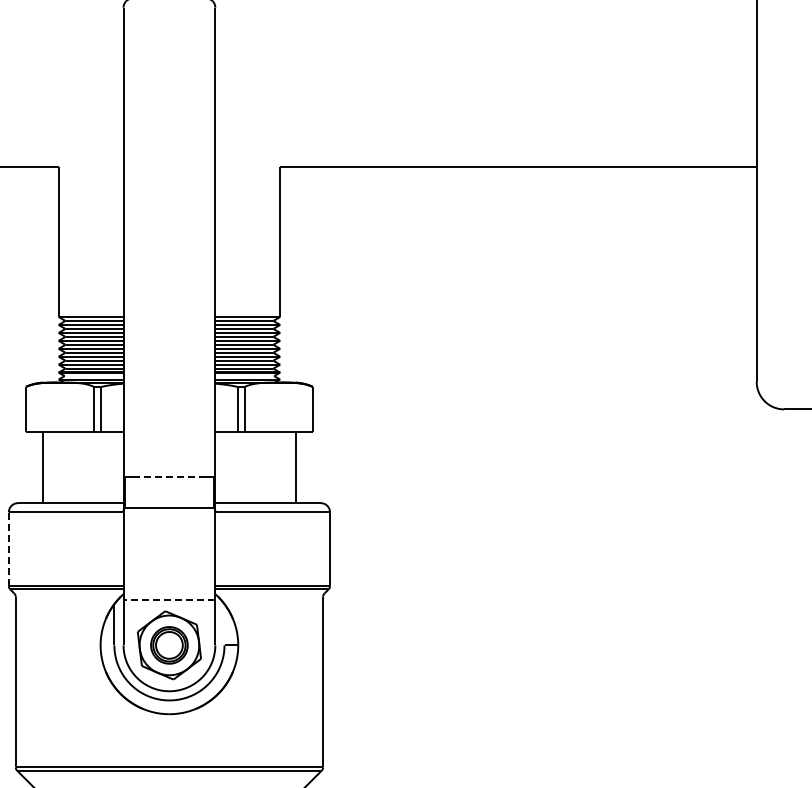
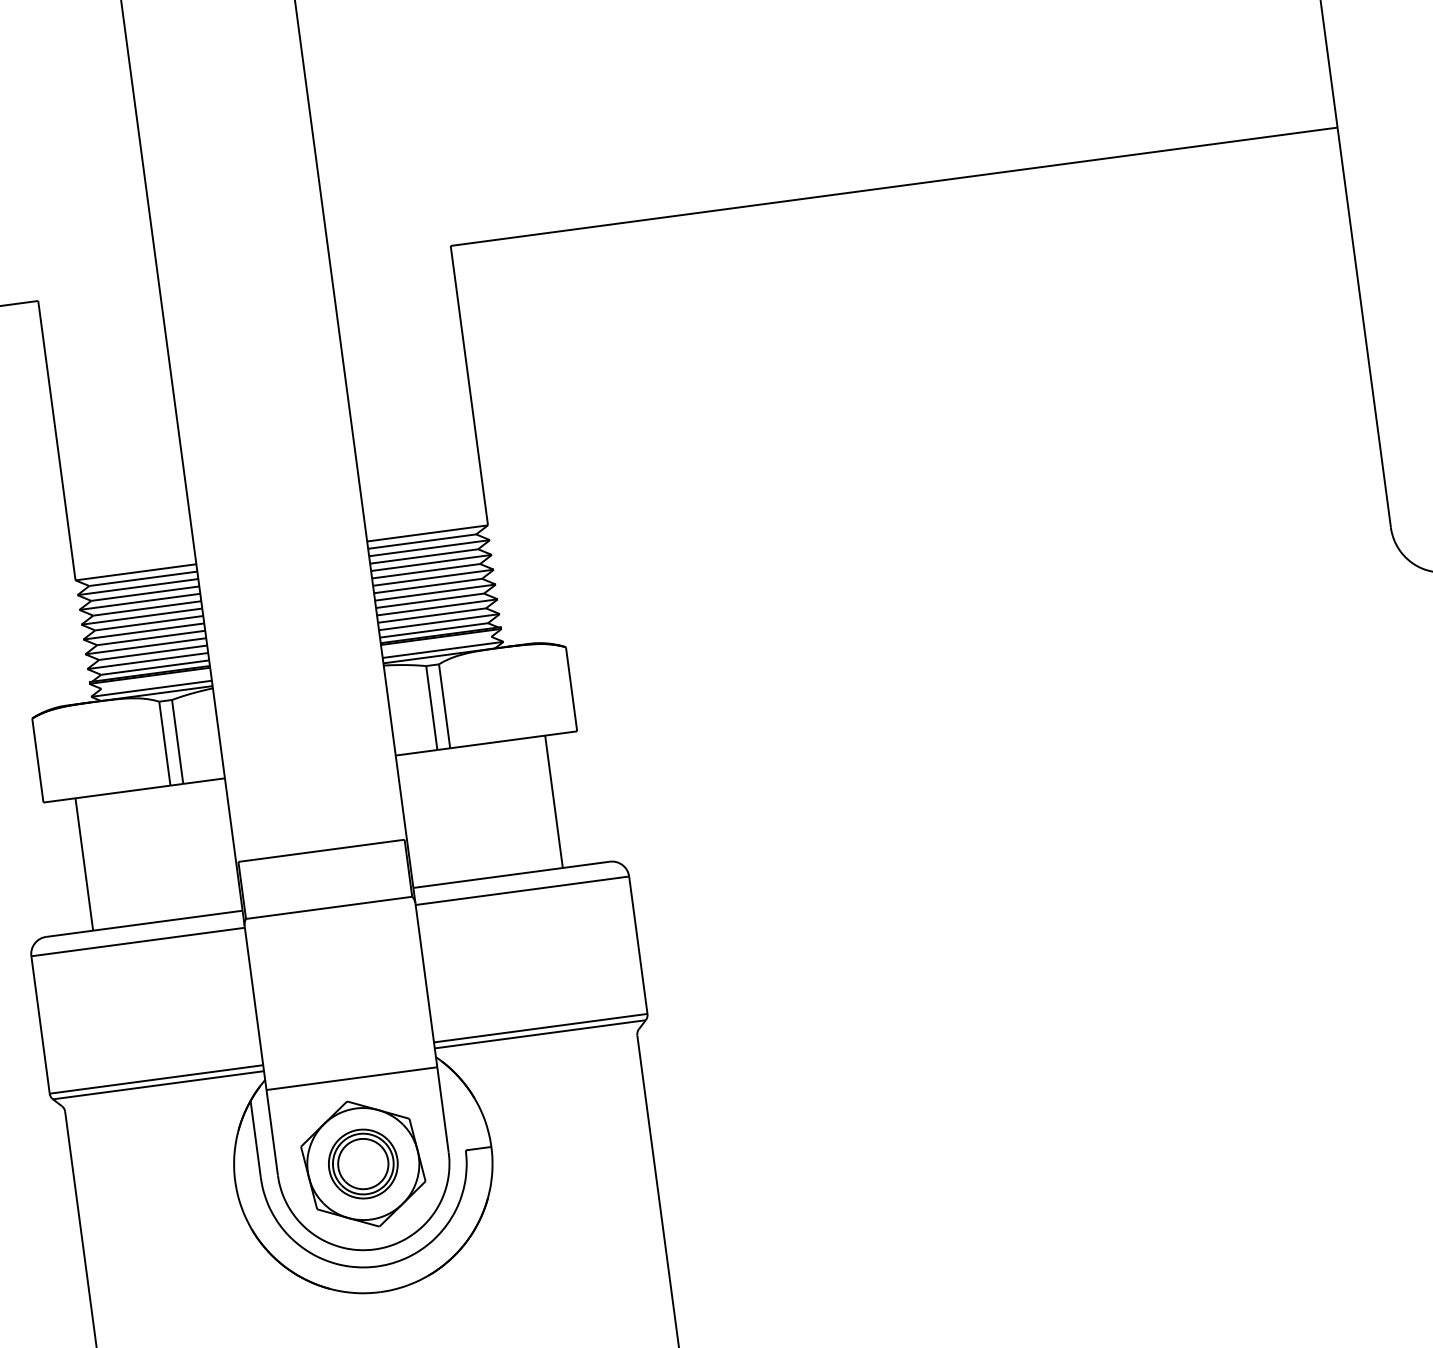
line: (169, 477) -> (321, 851), dashed -> solid
line: (8, 549) -> (39, 1025), dashed -> solid
line: (169, 599) -> (352, 1078), dashed -> solid

